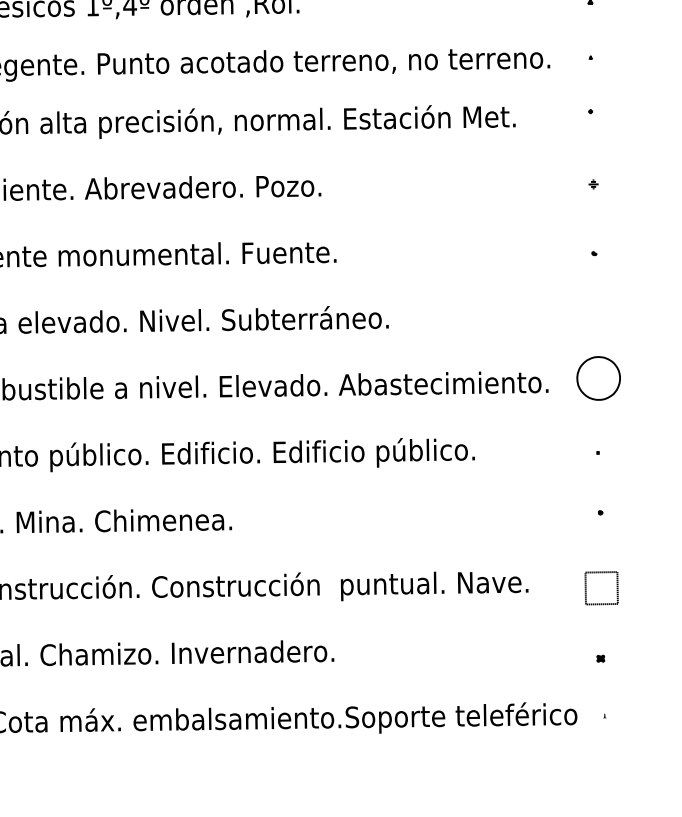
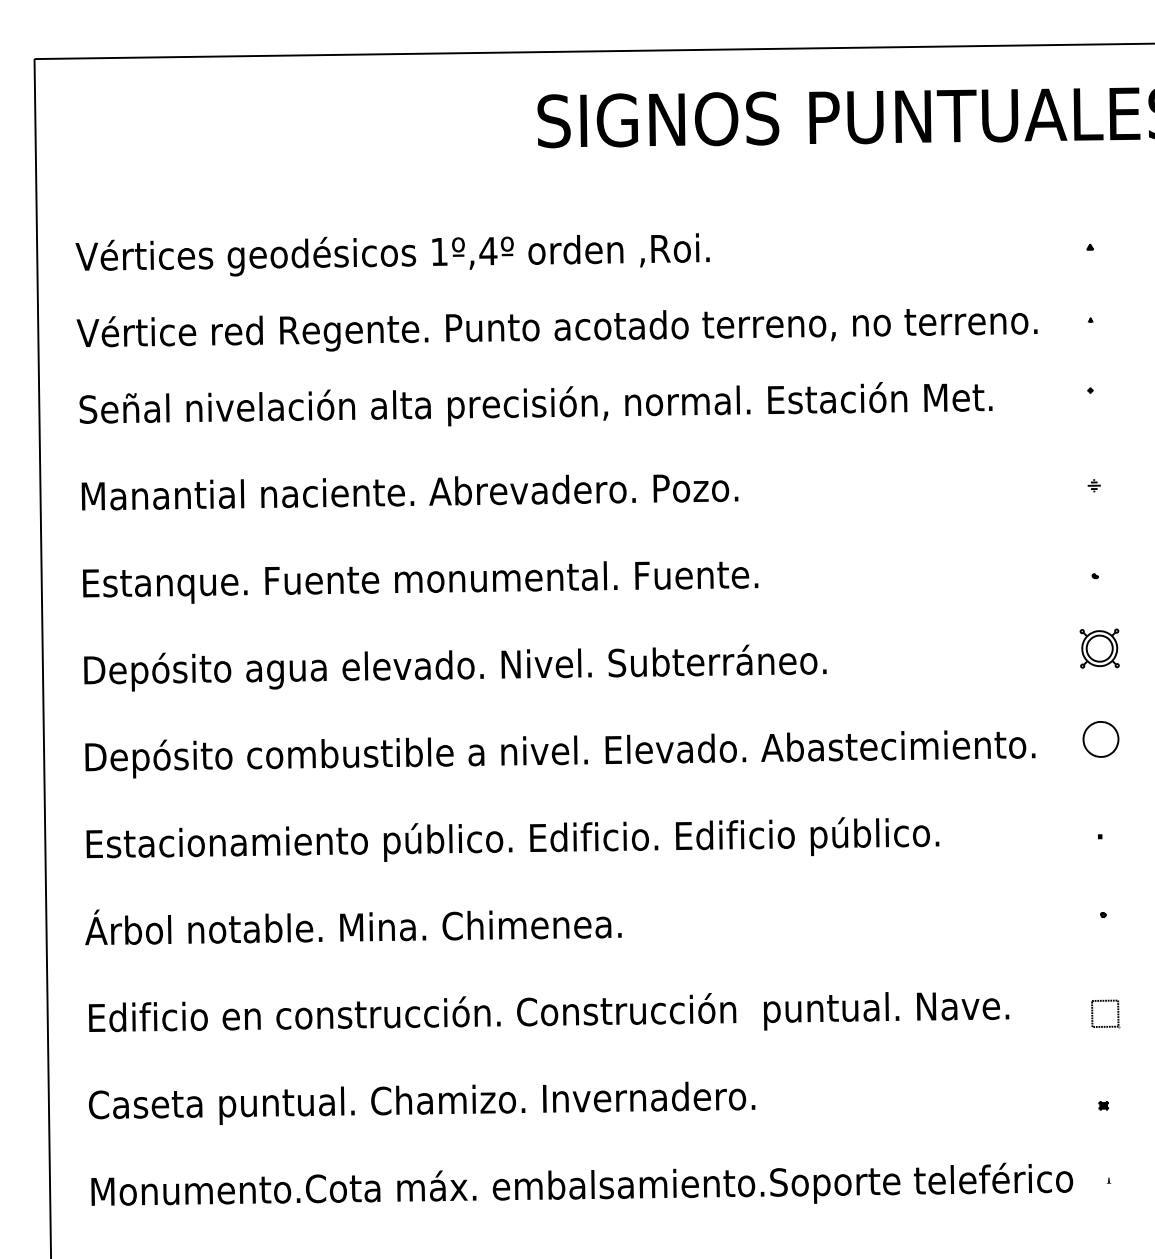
part: (597, 308) -> (1099, 648), added
part: (598, 378) -> (1100, 739), size x0.62
part: (602, 588) -> (1105, 1013), size x0.62

